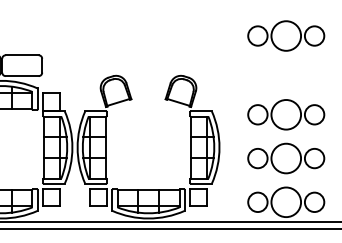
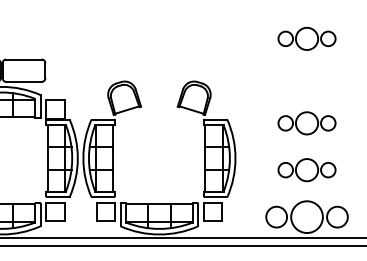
part: (285, 35) -> (306, 38), size x0.7
part: (285, 114) -> (306, 123), size x0.7
part: (285, 157) -> (306, 169), size x0.7

